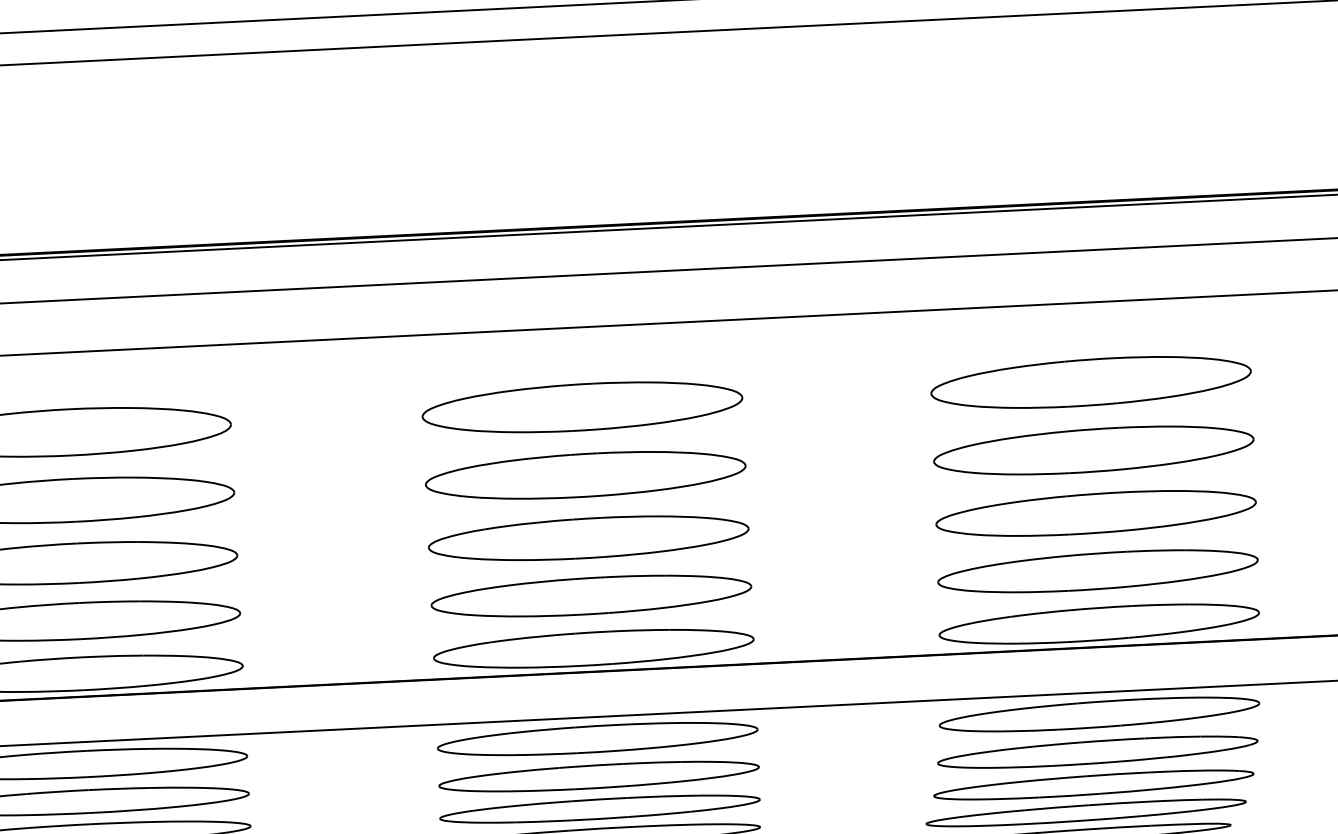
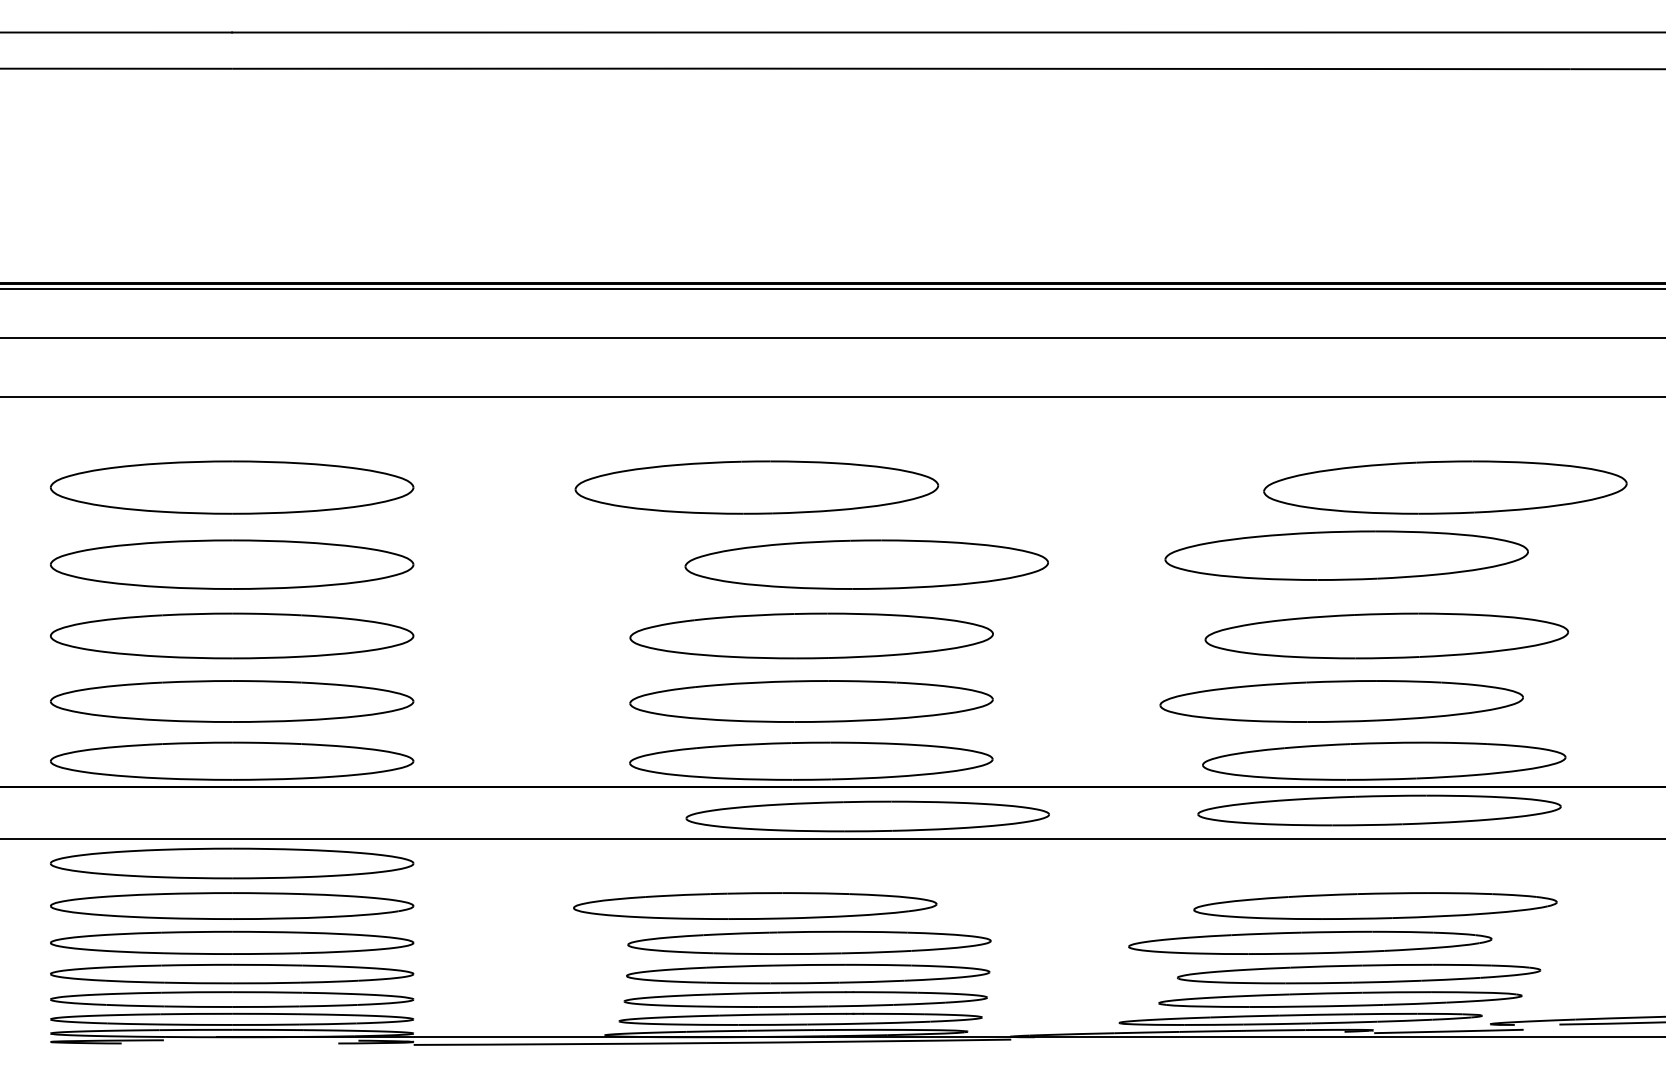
part: (1091, 382) -> (1445, 487), moved
part: (582, 407) -> (756, 487), moved
part: (1093, 450) -> (1346, 555), moved
part: (585, 475) -> (866, 564), moved
part: (1097, 571) -> (1341, 701), moved
part: (1099, 714) -> (1379, 810), moved
part: (597, 739) -> (867, 816), moved
part: (599, 776) -> (755, 905), moved
part: (1094, 784) -> (1310, 942), moved

